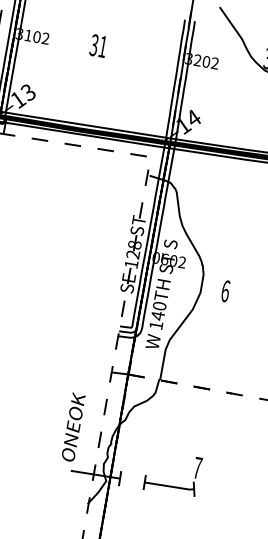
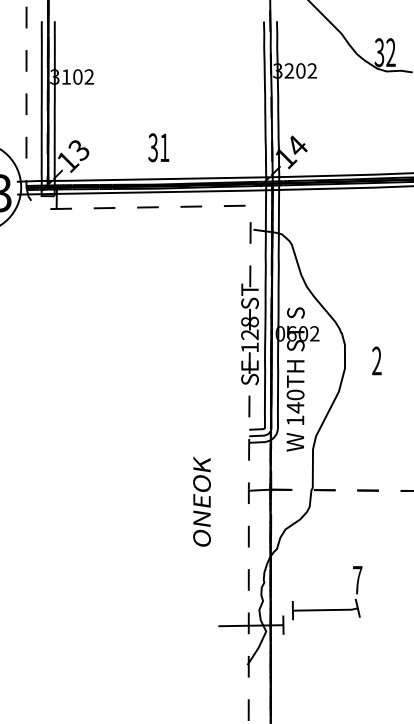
text: (98, 45) -> (158, 147), moved
text: (225, 290) -> (376, 360), 6 -> 2
text: (73, 427) -> (201, 501), moved
part: (170, 486) -> (326, 609), moved

